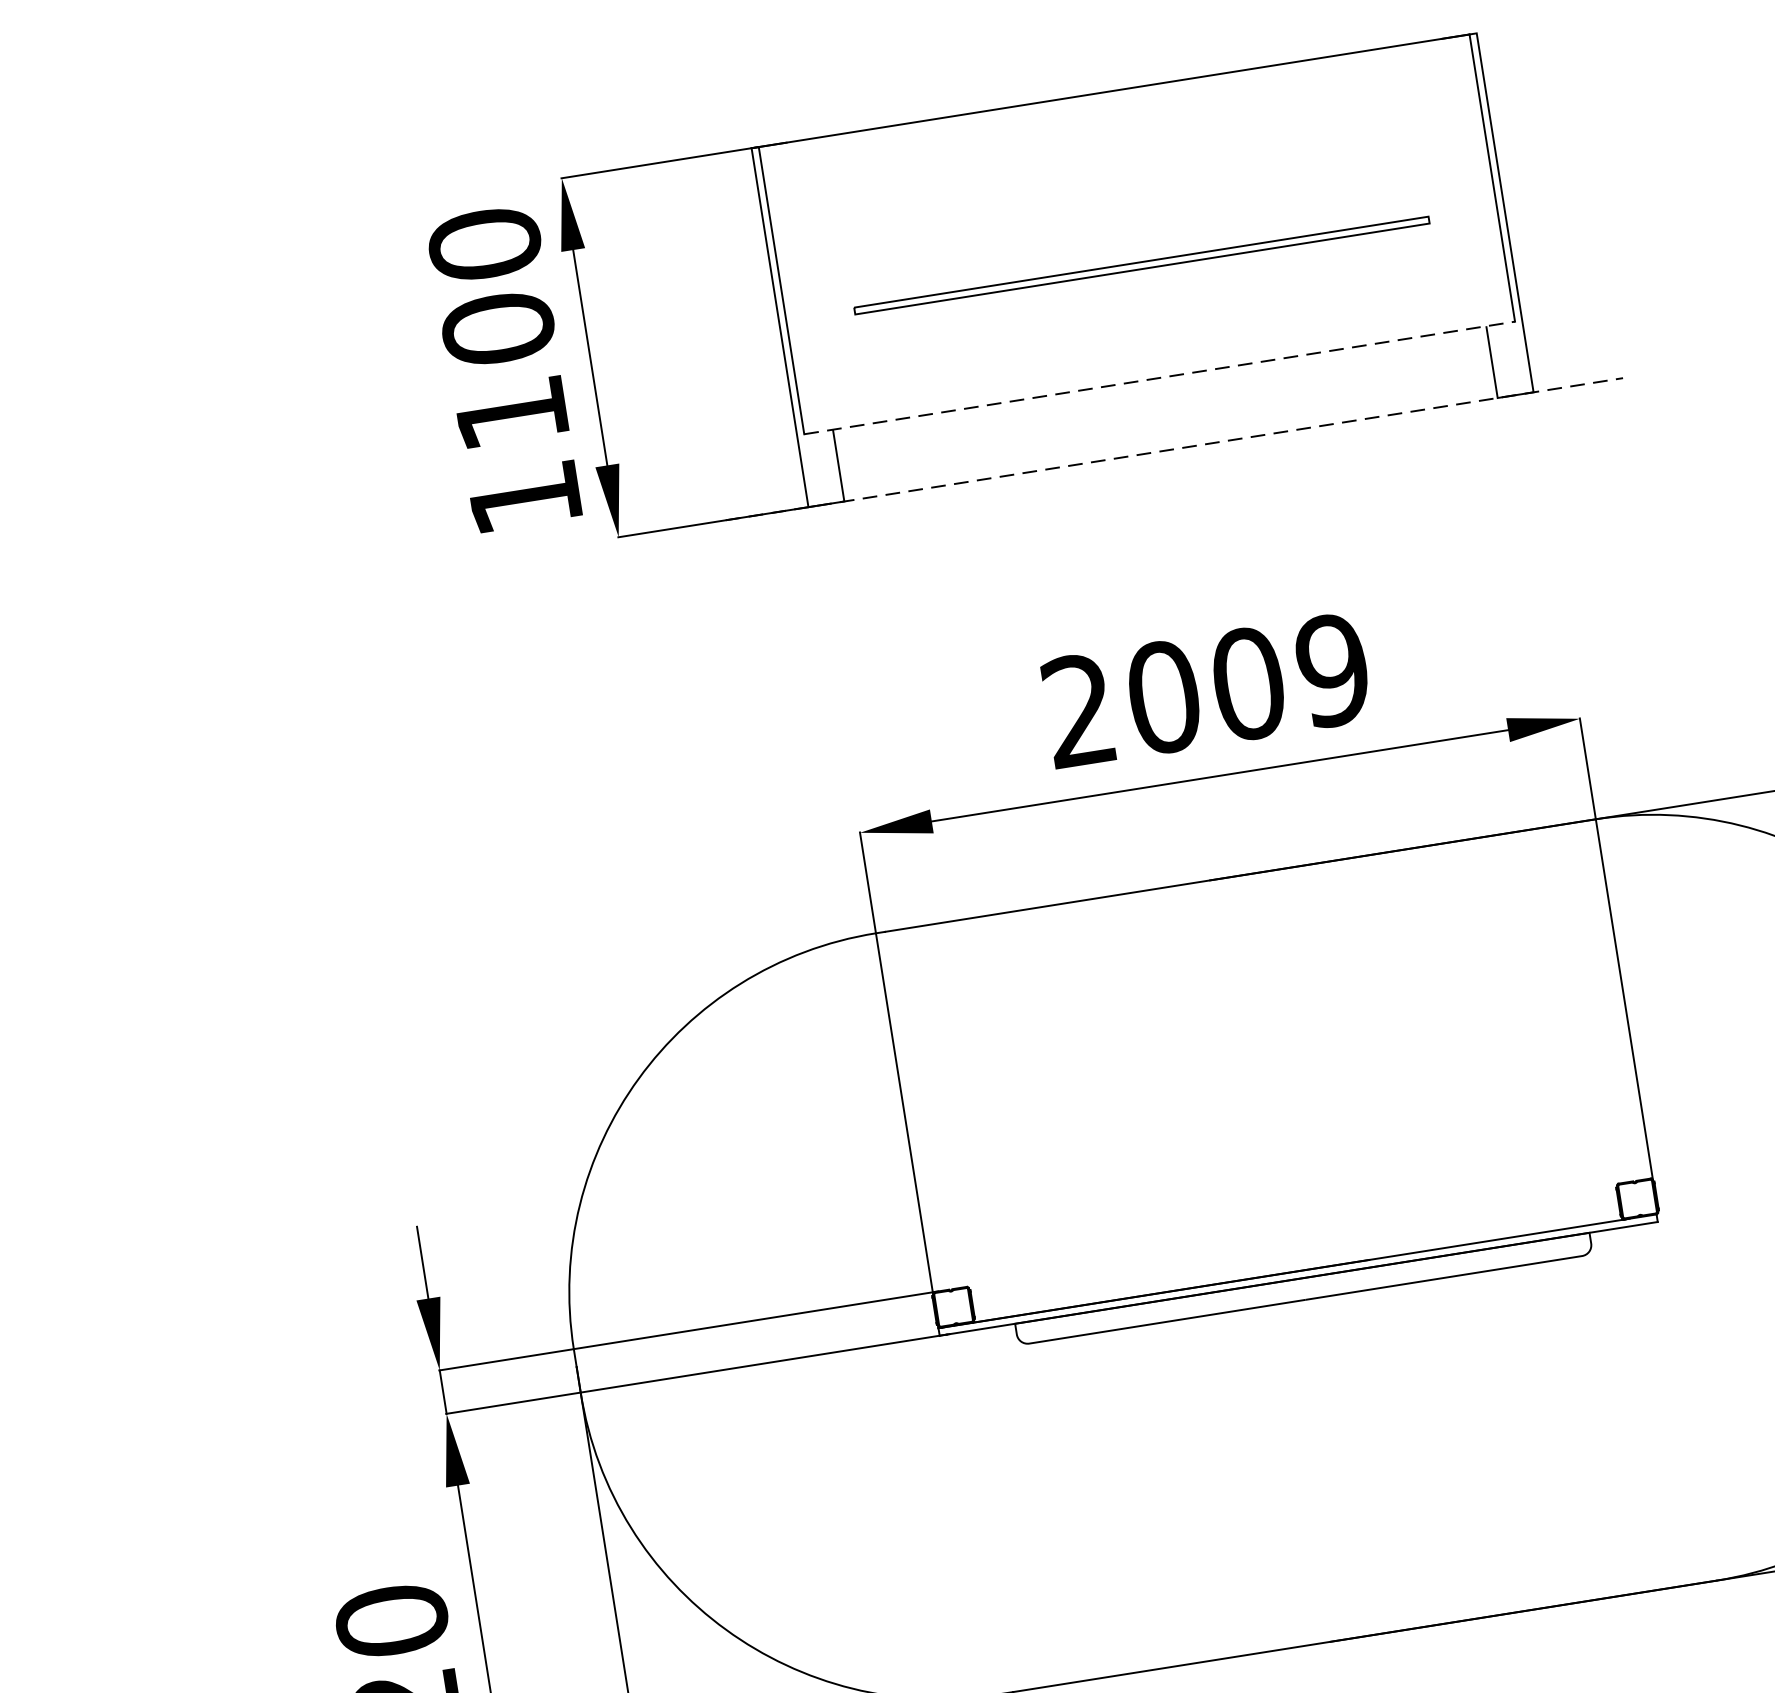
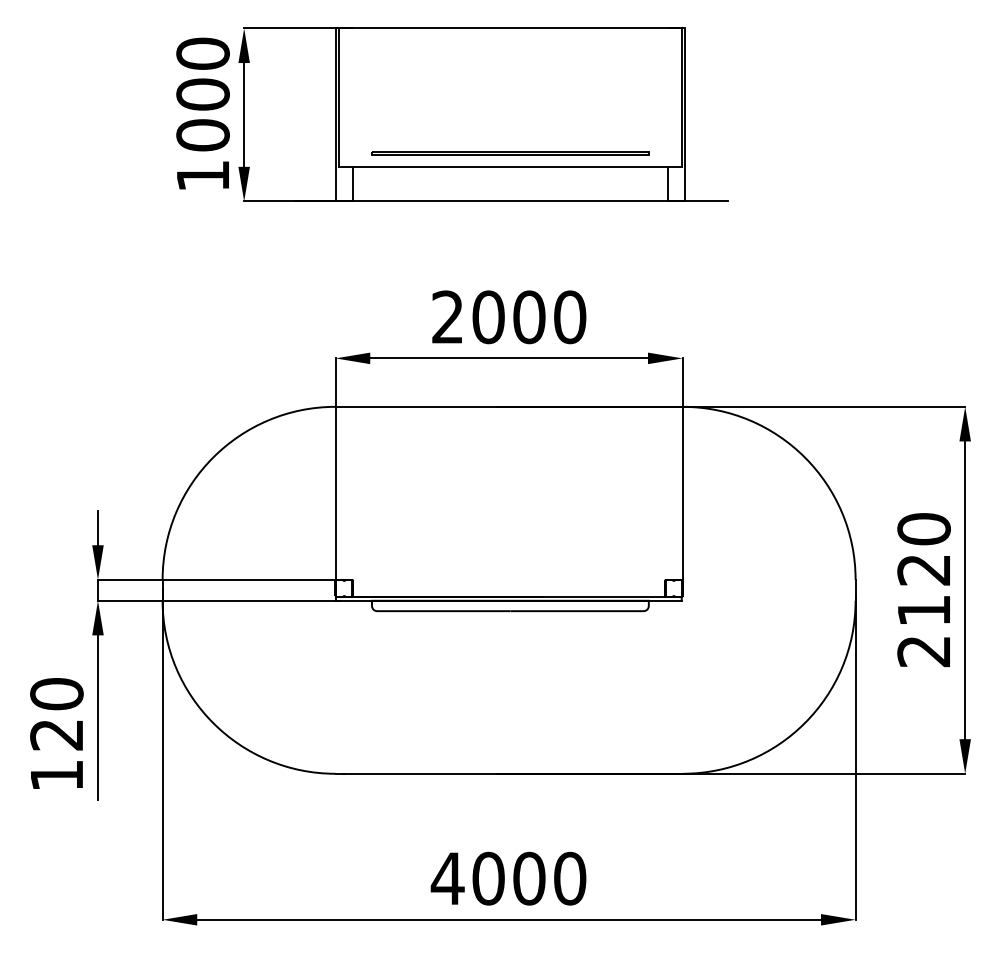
line: (1141, 263) -> (510, 152), moved
line: (1159, 377) -> (510, 166), dashed -> solid
text: (510, 414) -> (202, 135), 1100 -> 1000
line: (1175, 449) -> (512, 201), dashed -> solid
text: (1333, 670) -> (570, 317), 2009 -> 2000

